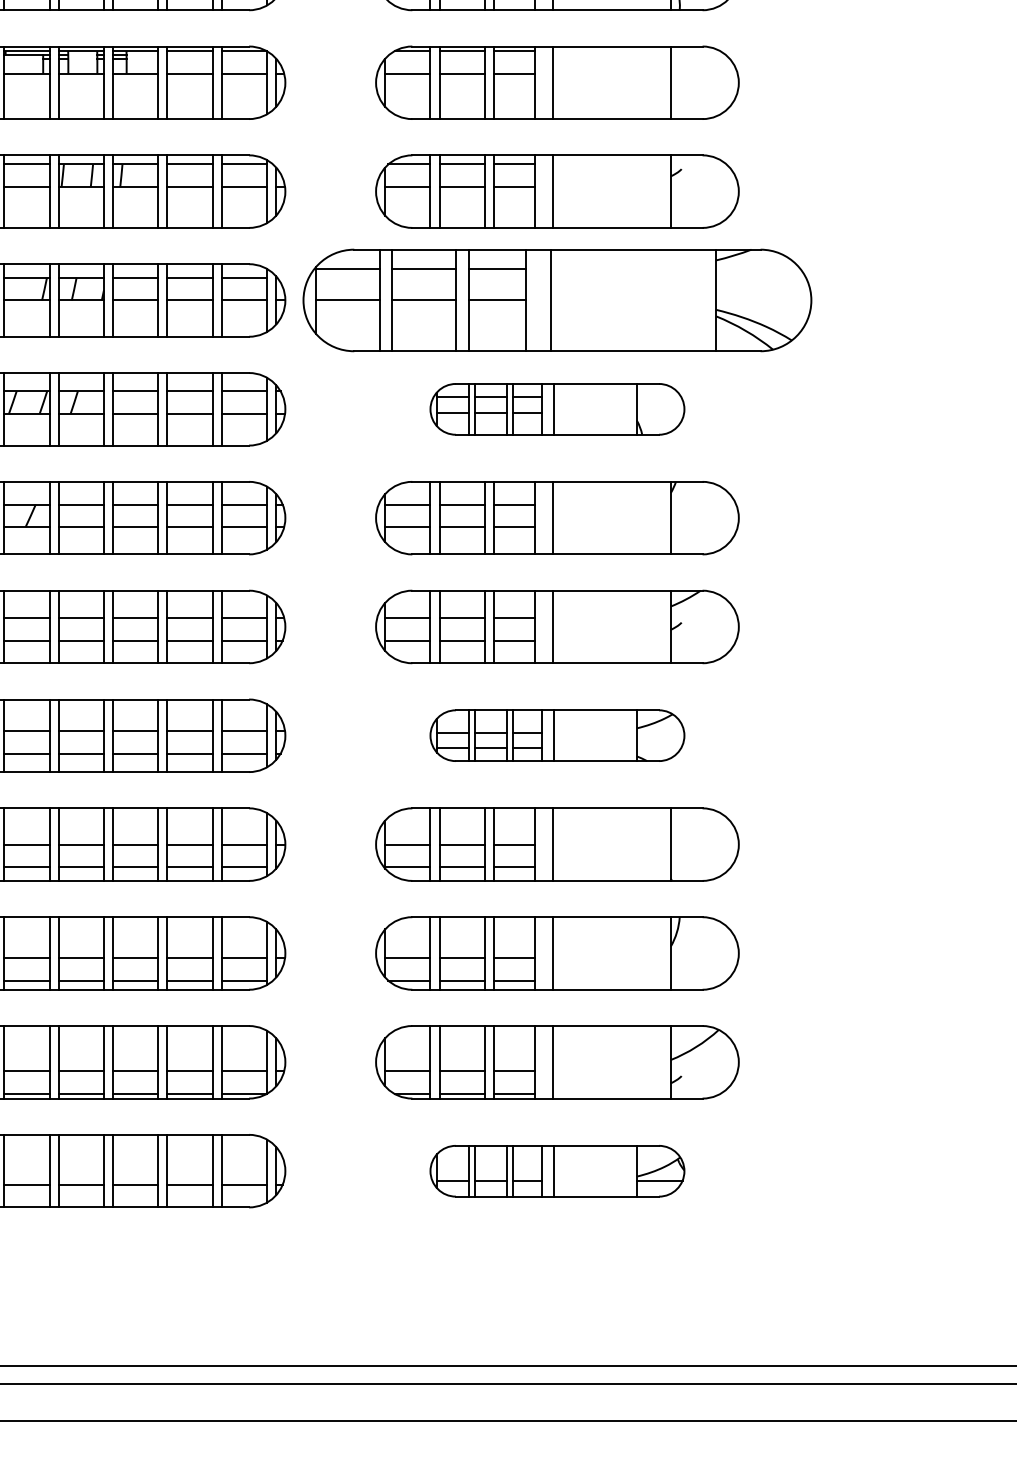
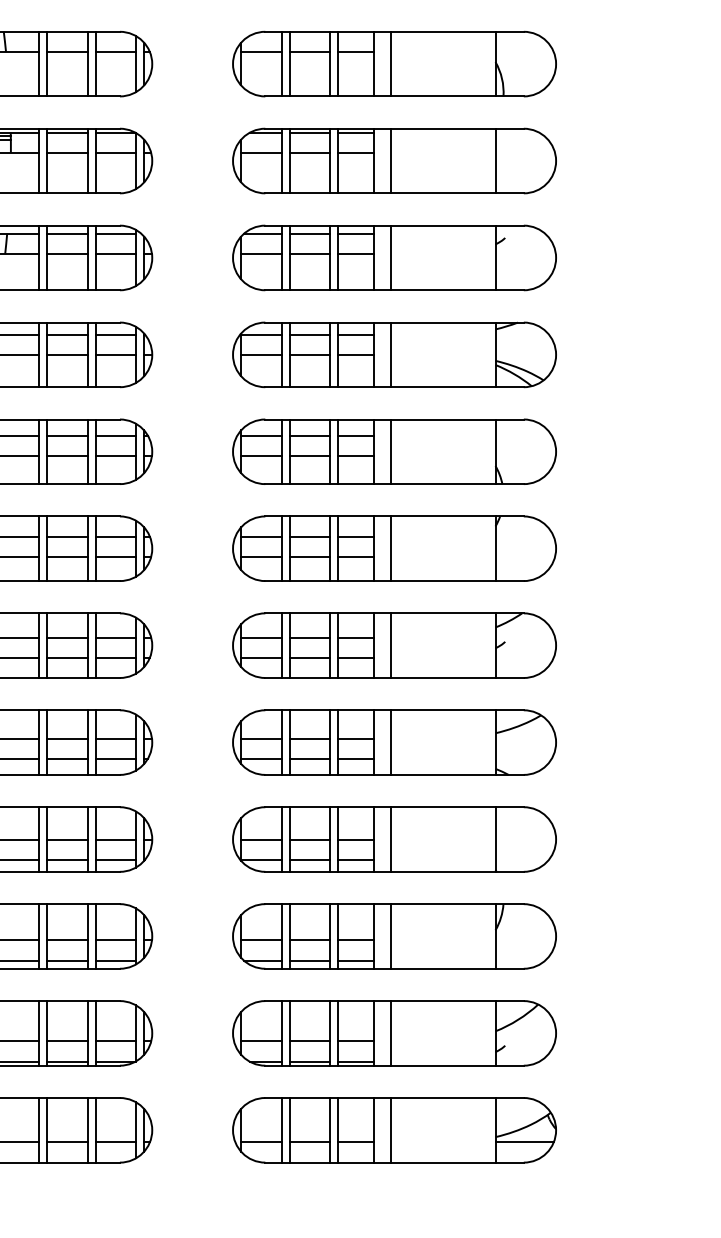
part: (557, 300) -> (394, 354), size x0.71
part: (557, 409) -> (394, 451), size x1.43
part: (557, 735) -> (394, 742), size x1.43
part: (557, 1171) -> (394, 1130), size x1.43

